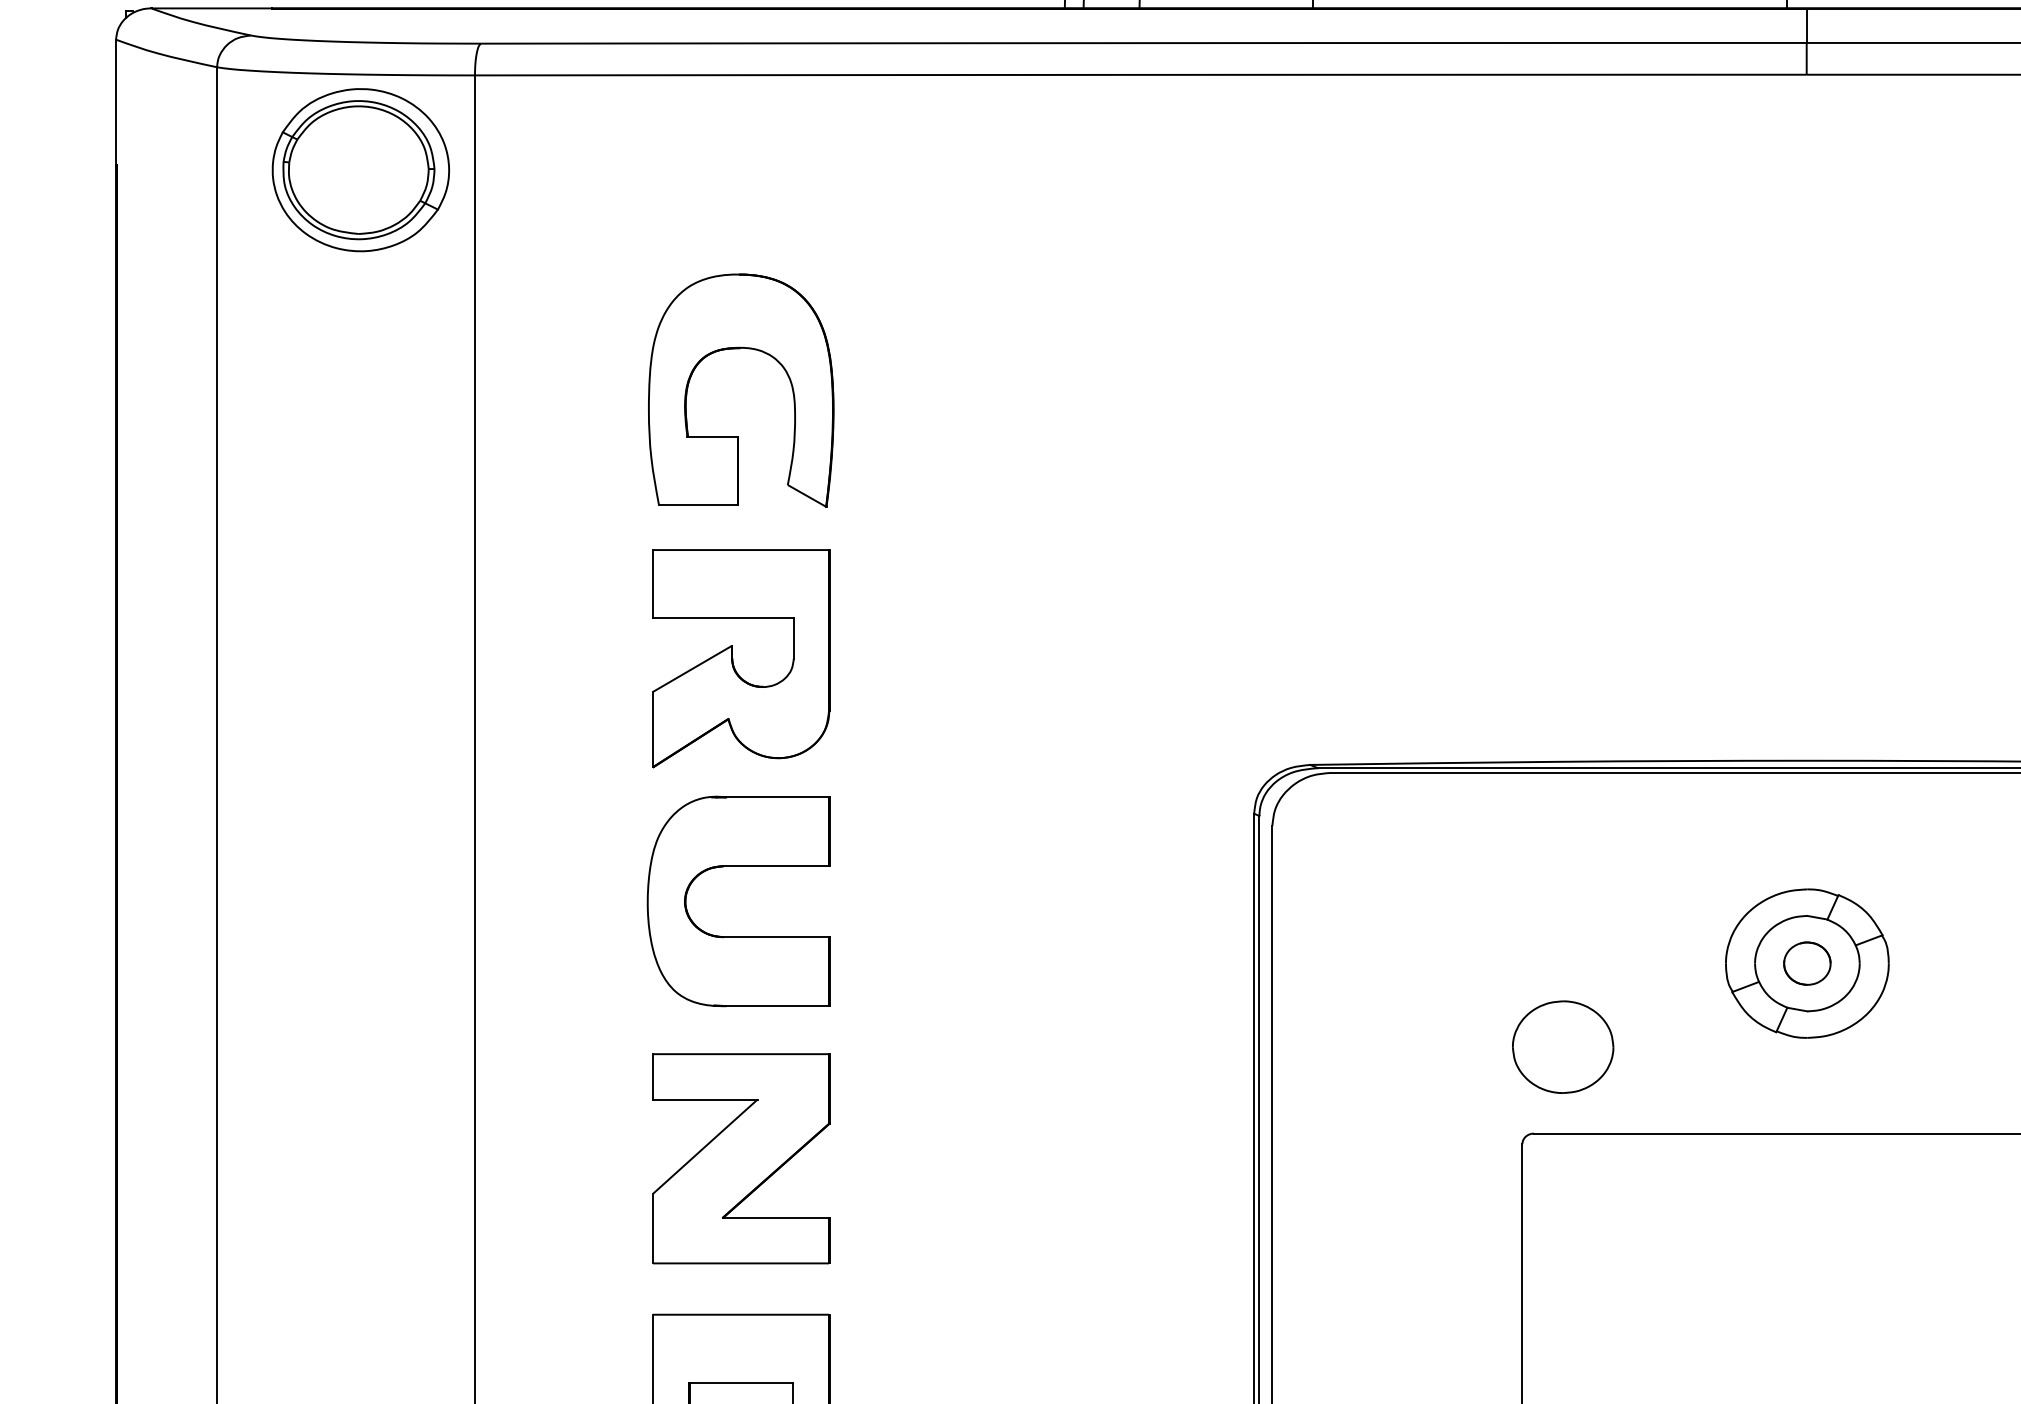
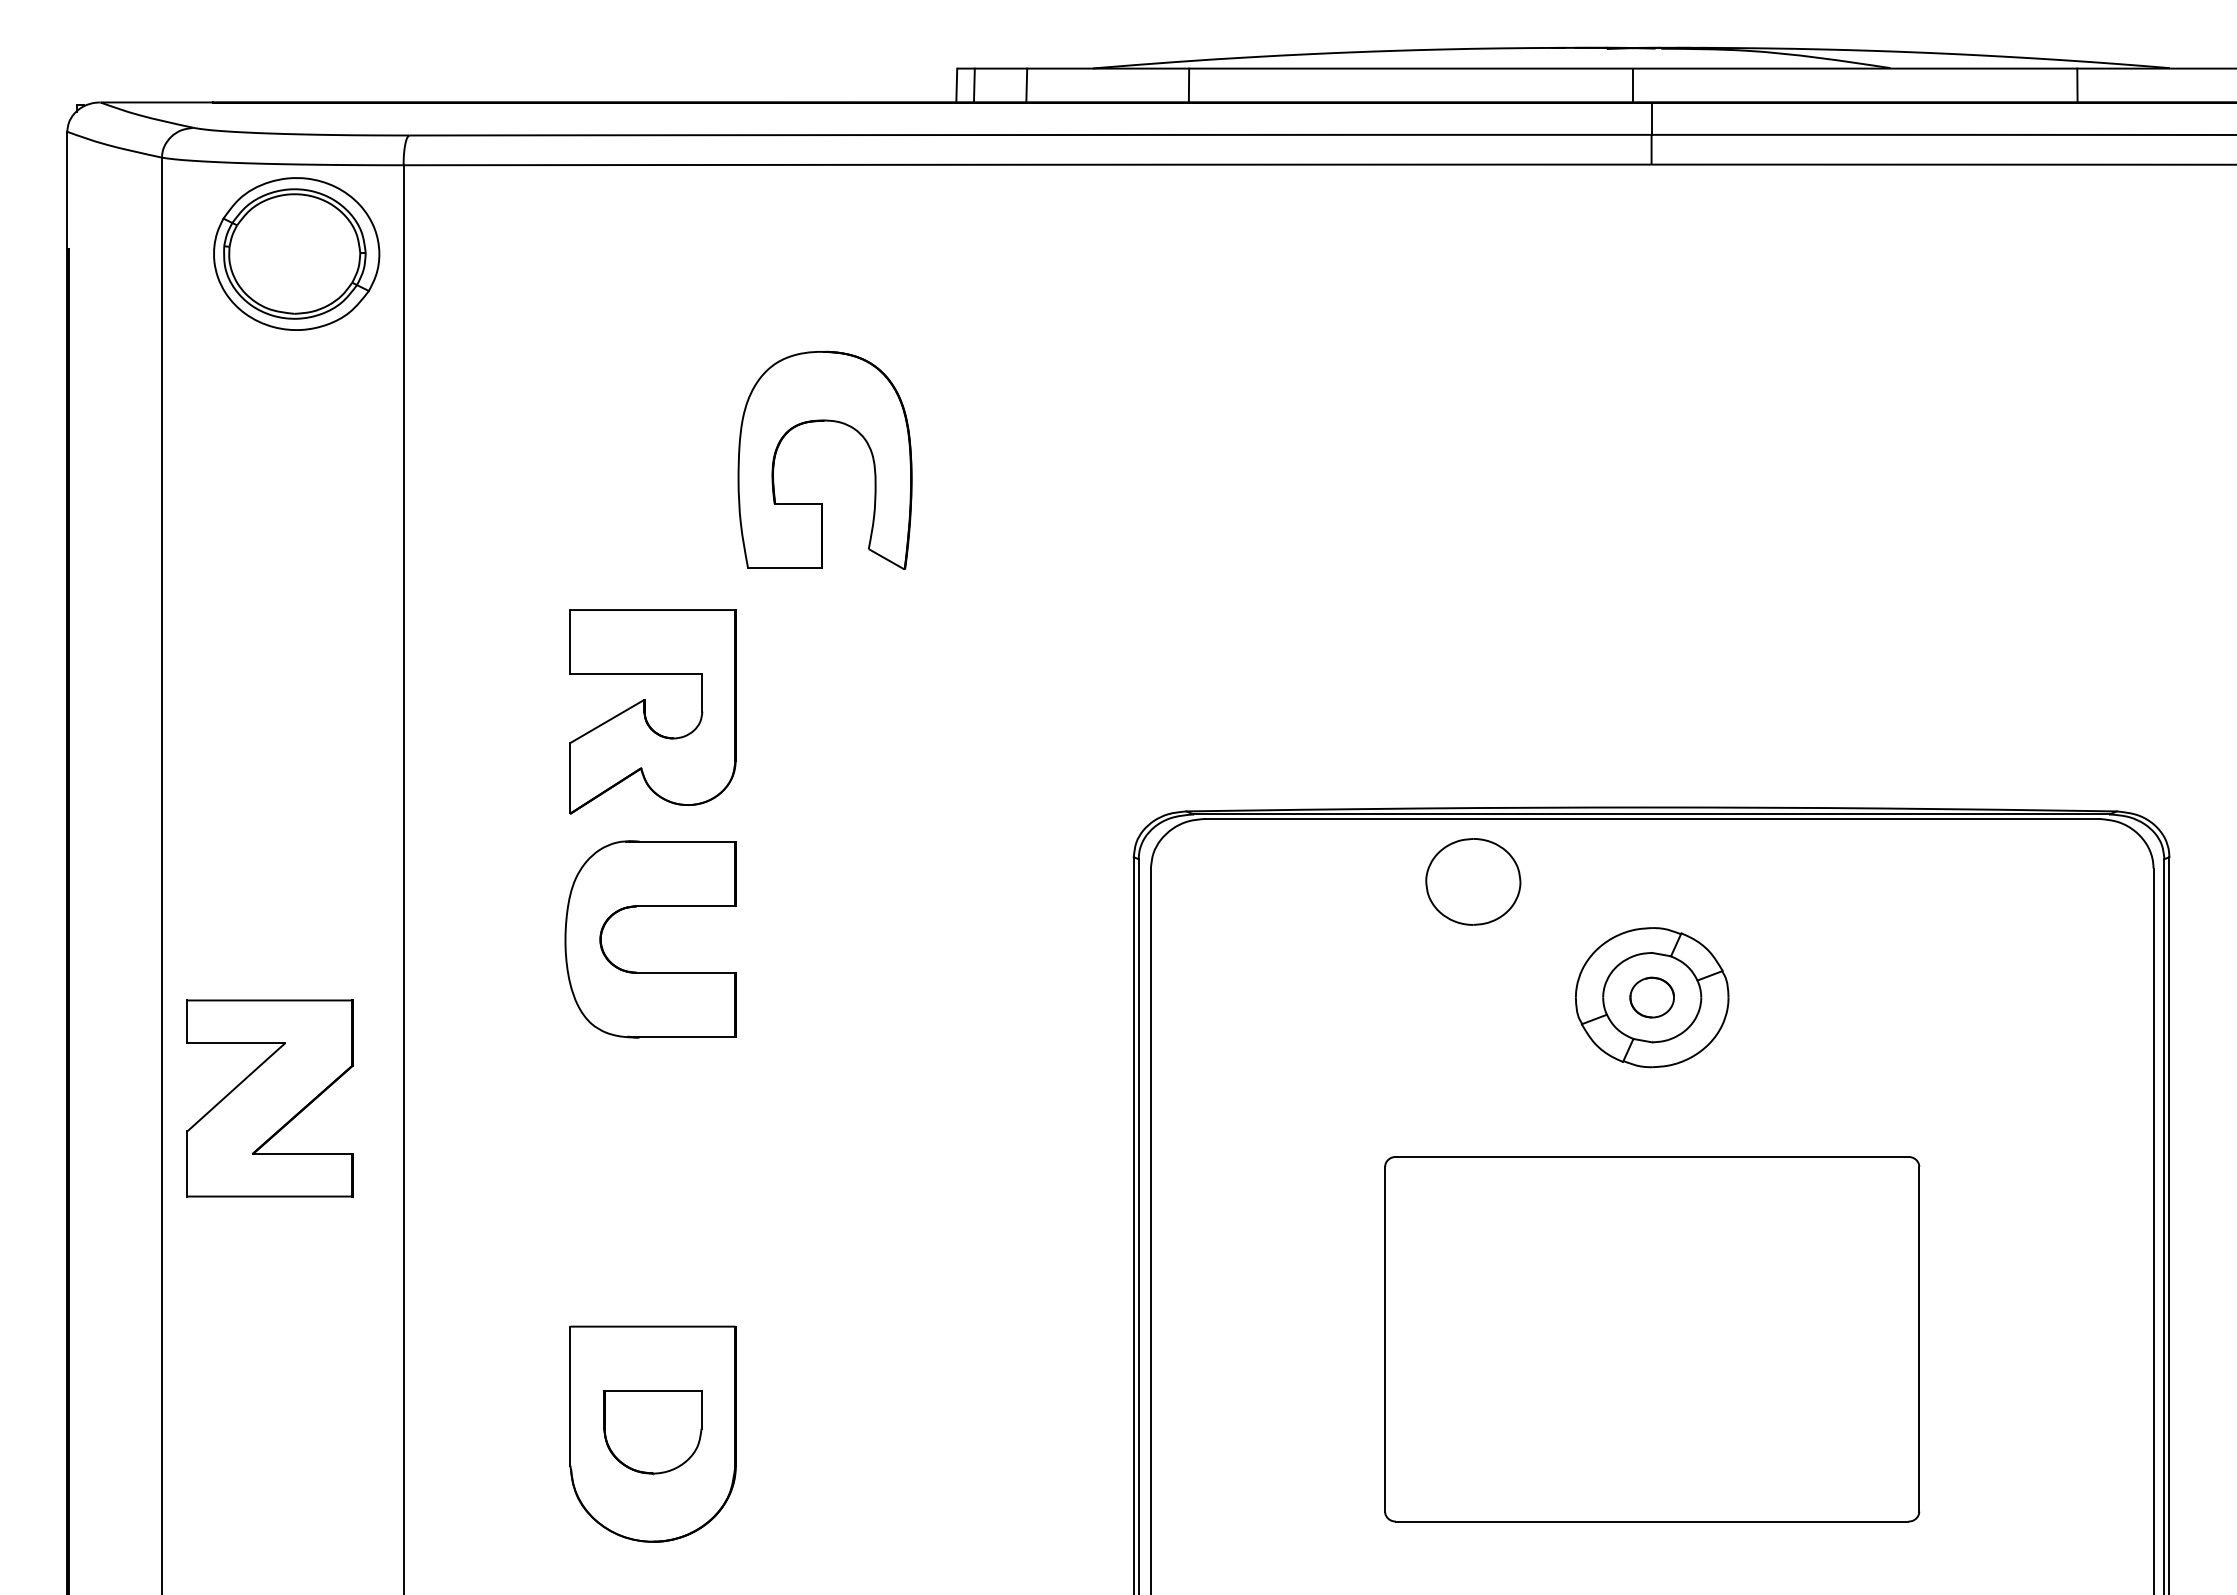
part: (732, 349) -> (816, 422), moved
part: (1563, 1046) -> (1473, 881), moved
part: (740, 1158) -> (269, 1098), moved

